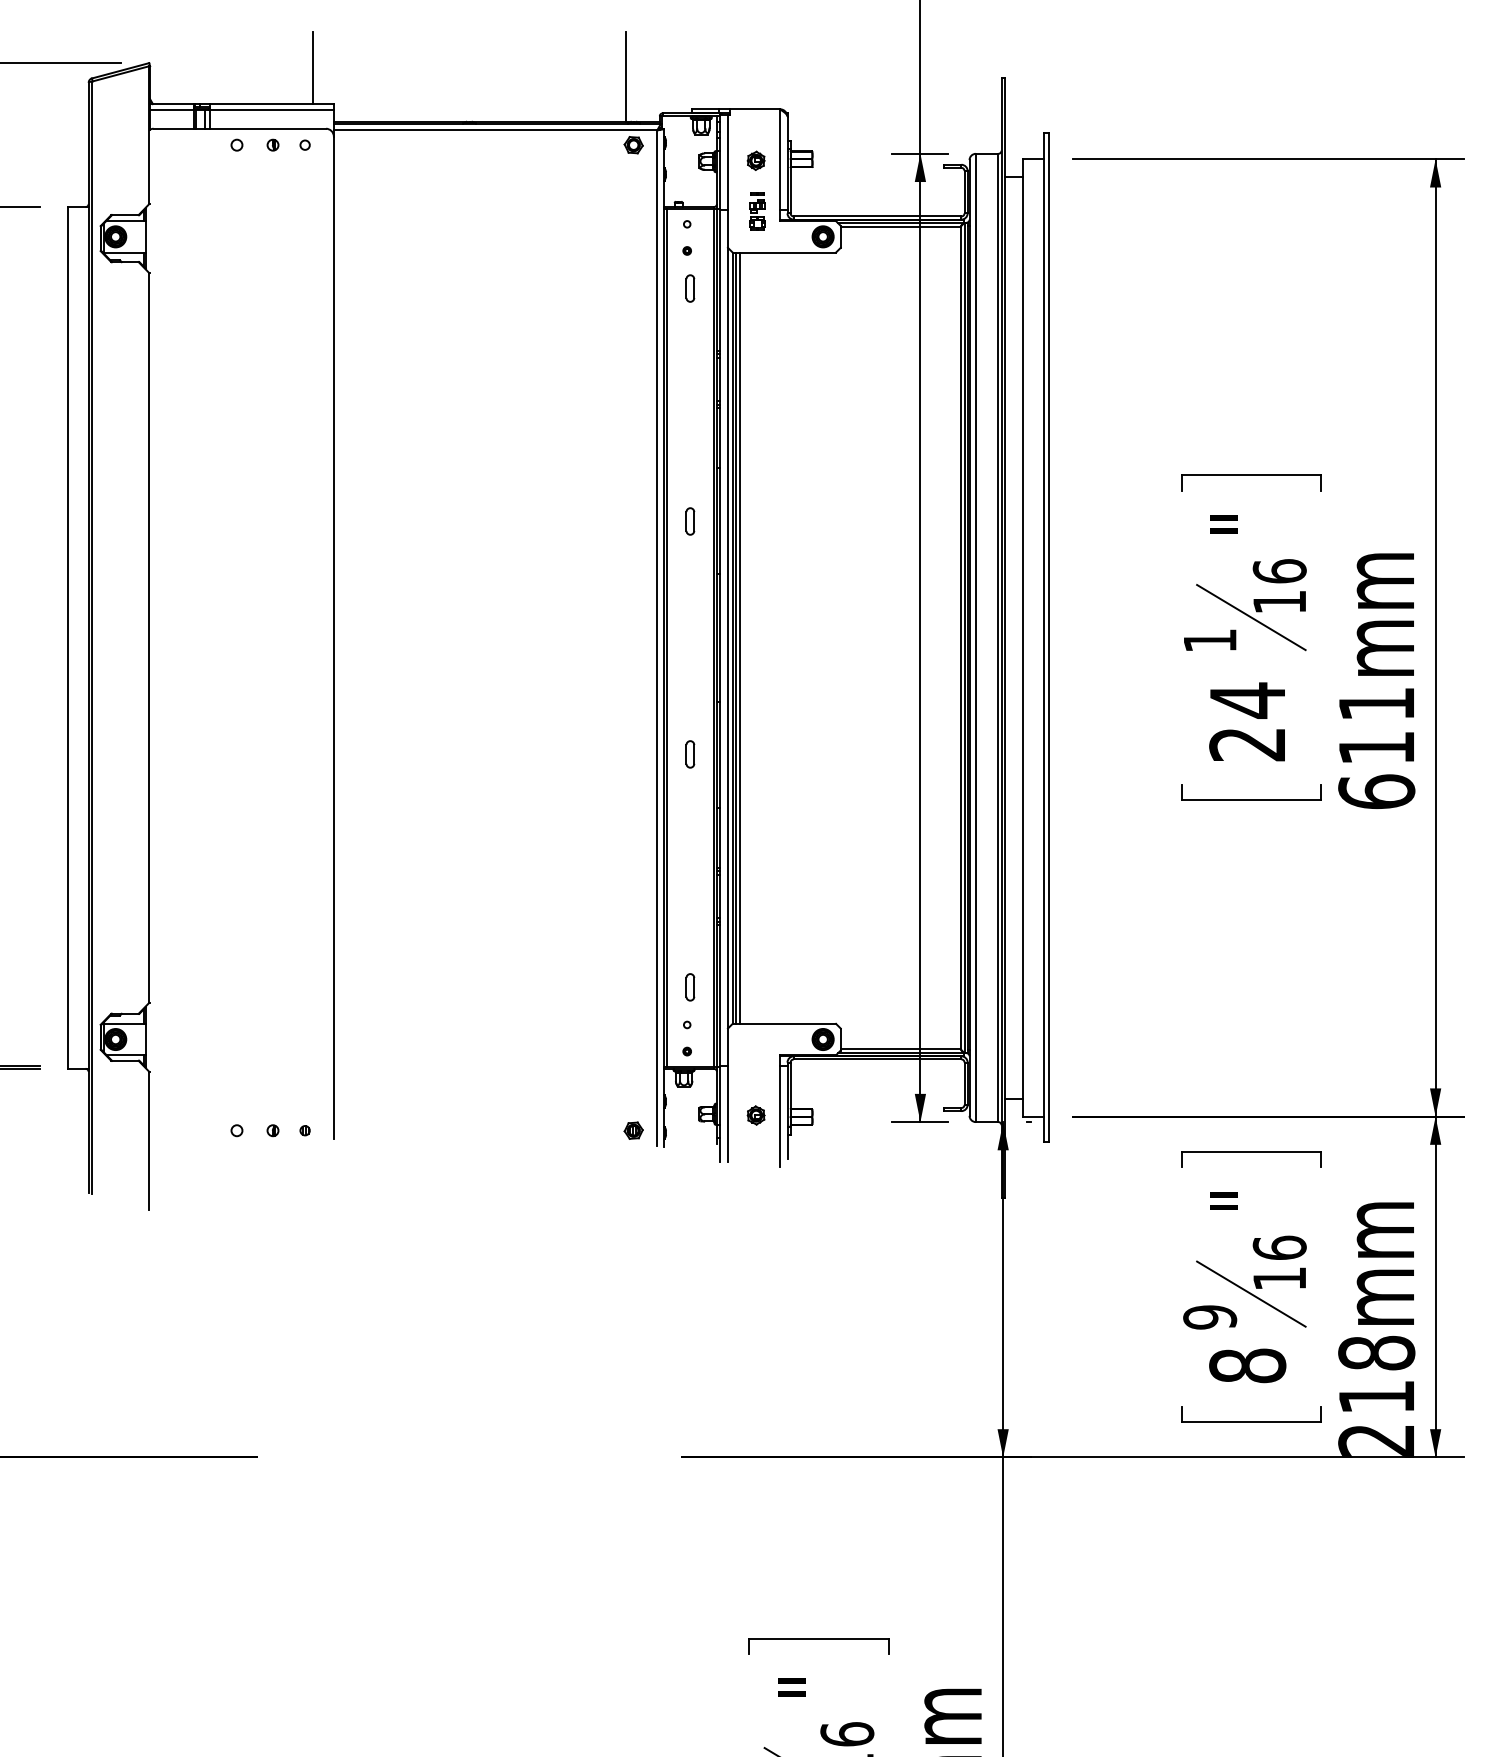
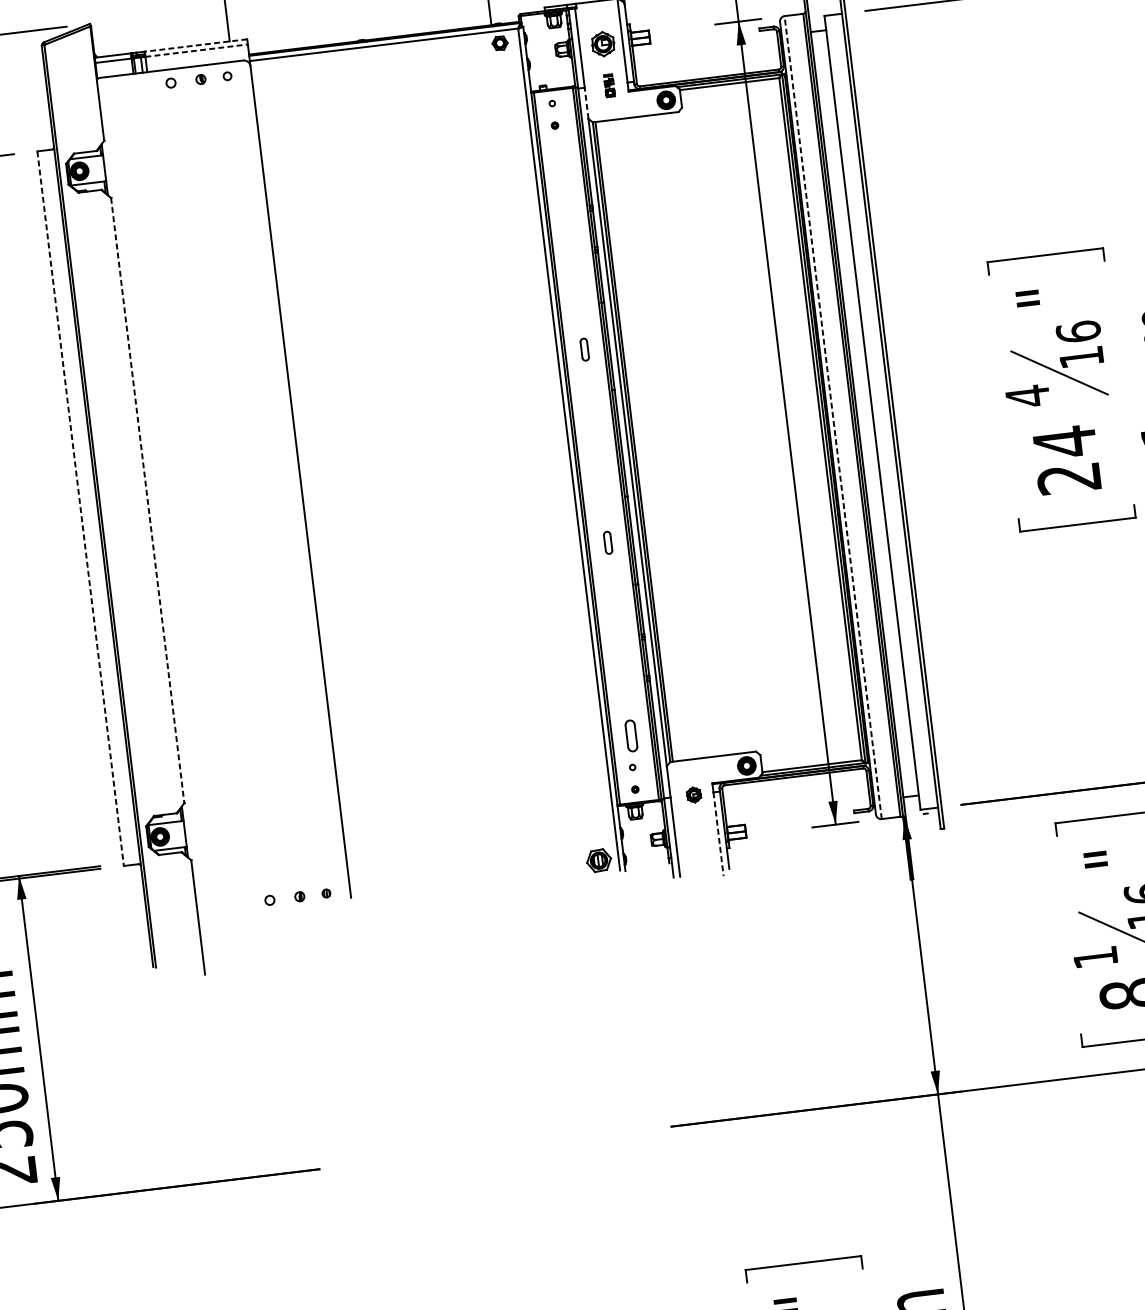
line: (272, 104) -> (196, 45), solid -> dashed
line: (272, 110) -> (197, 50), solid -> dashed
part: (755, 160) -> (602, 43), size x1.6
part: (757, 211) -> (609, 85), size x0.7
line: (727, 229) -> (586, 103), solid -> dashed
part: (690, 288) -> (561, 156), removed
line: (68, 637) -> (80, 508), solid -> dashed
line: (149, 637) -> (147, 500), solid -> dashed
line: (739, 637) -> (637, 440), removed
line: (975, 637) -> (832, 417), solid -> dashed
text: (1210, 640) -> (1028, 396), 1 -> 4
part: (690, 987) -> (631, 736), size x1.4
part: (755, 1115) -> (693, 795), moved
line: (779, 1116) -> (718, 834), solid -> dashed
part: (633, 1130) -> (598, 860), size x1.6
text: (1210, 1317) -> (1095, 957), 9 -> 1

